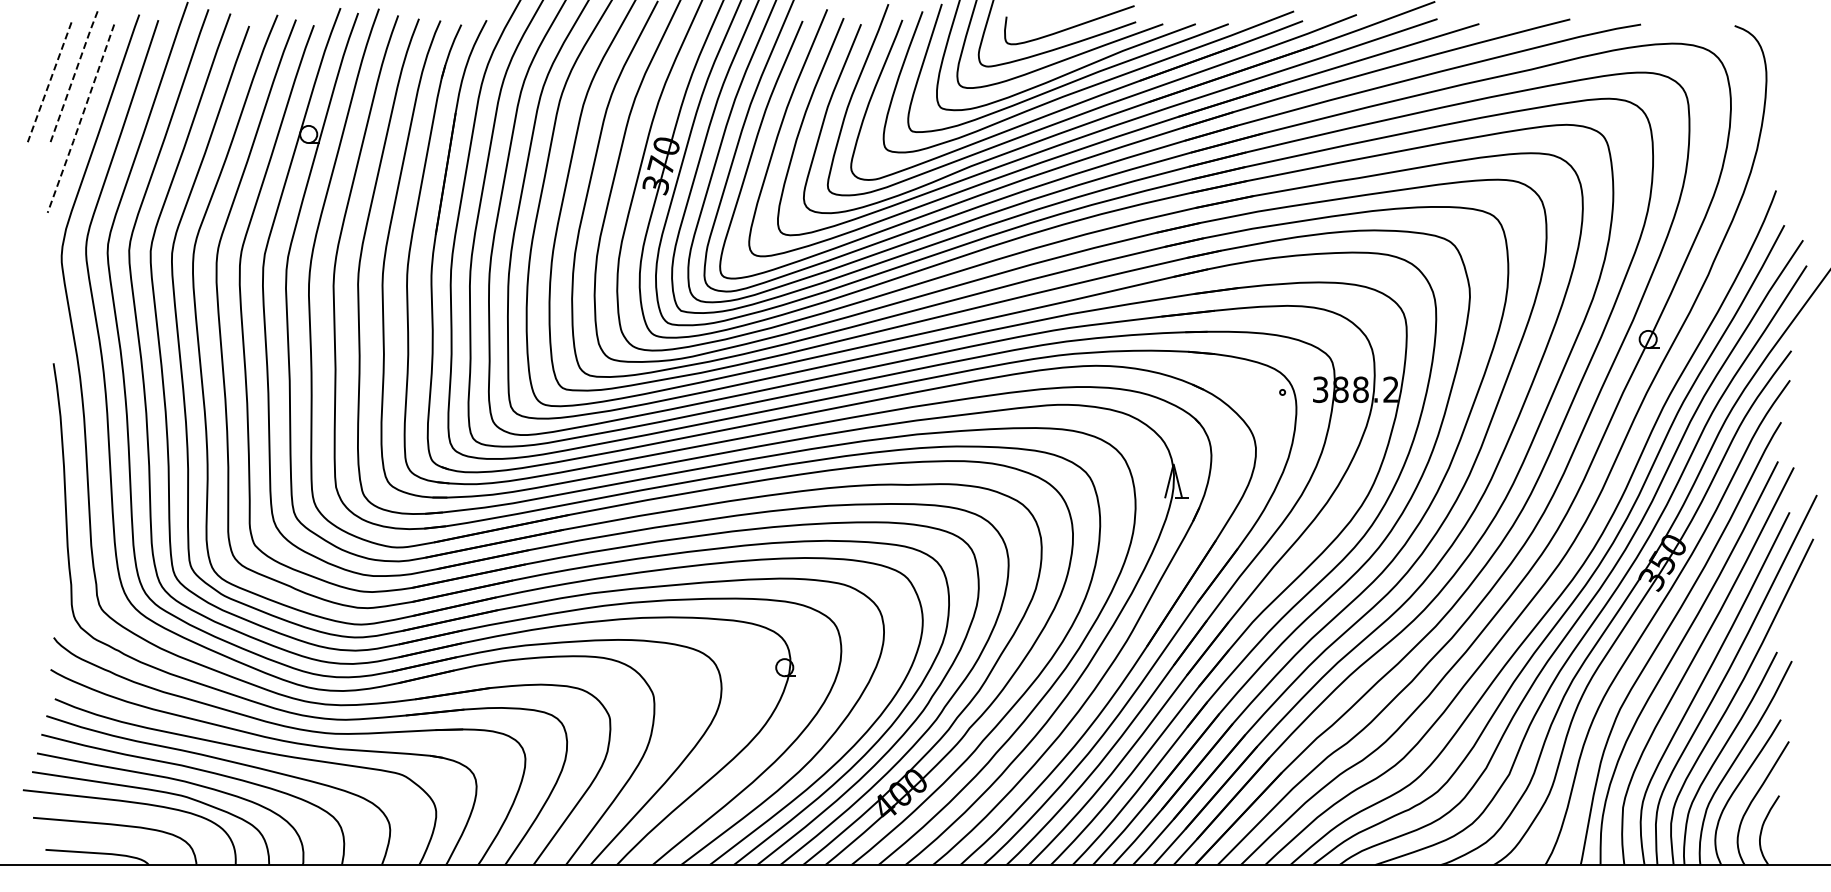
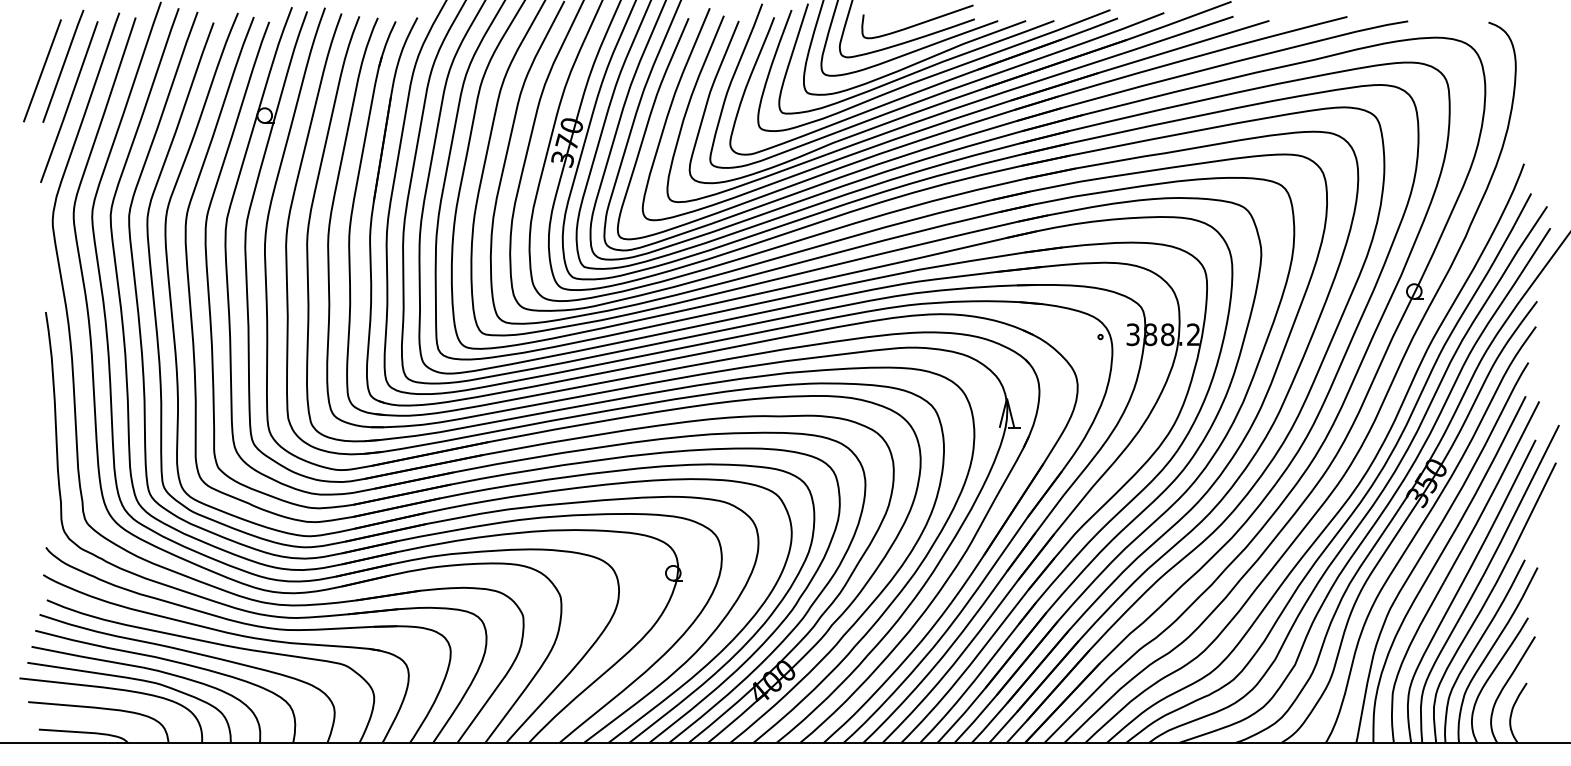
line: (73, 76) -> (62, 65), dashed -> solid
line: (49, 82) -> (42, 71), dashed -> solid
line: (81, 119) -> (69, 102), dashed -> solid

